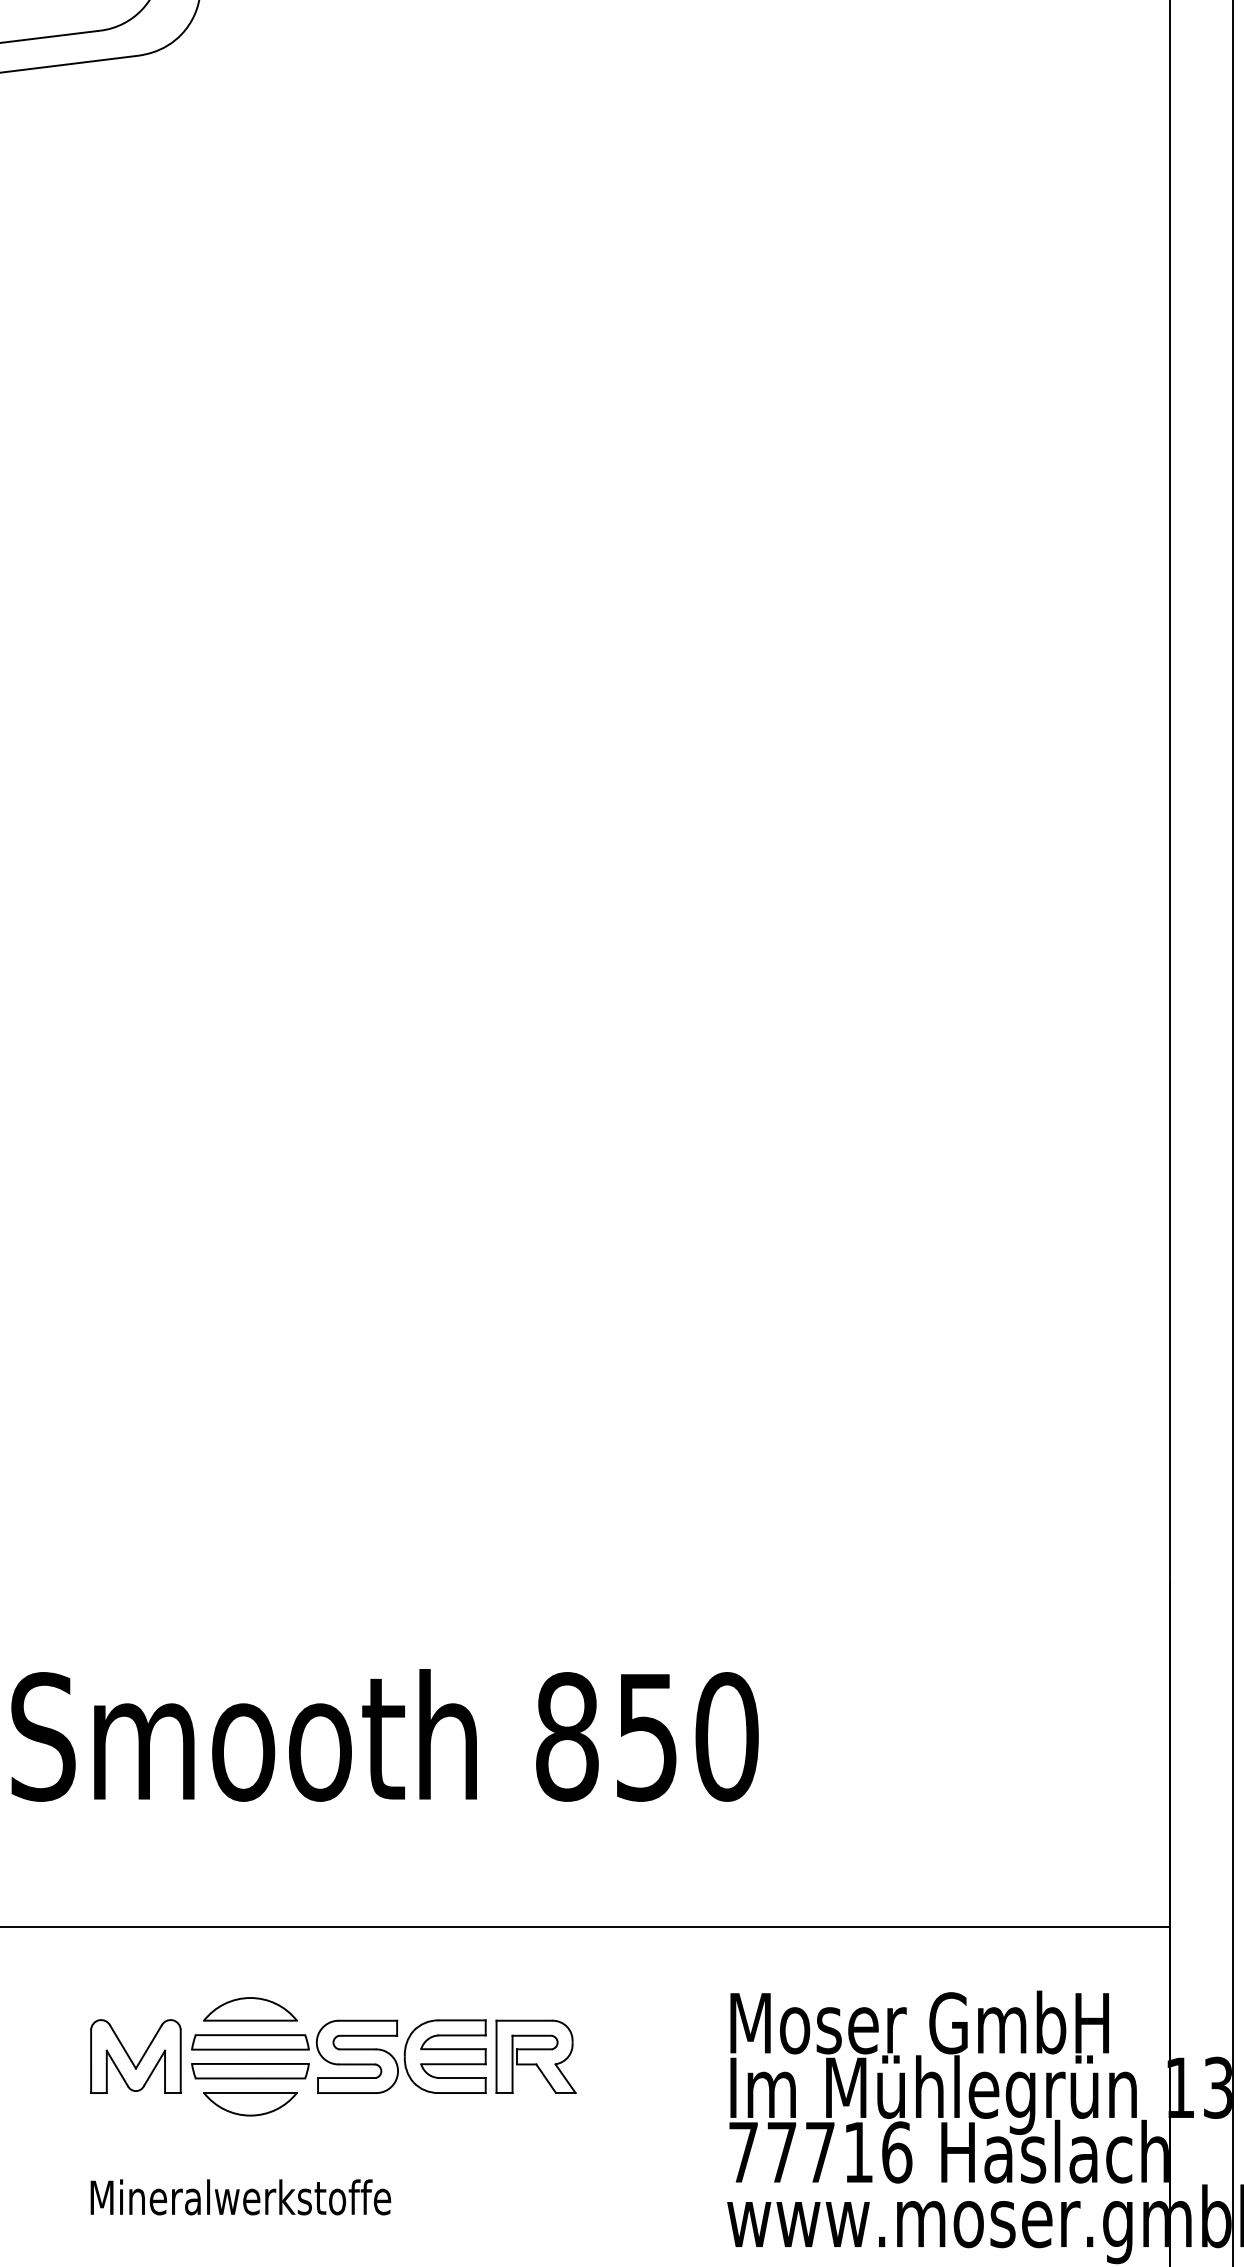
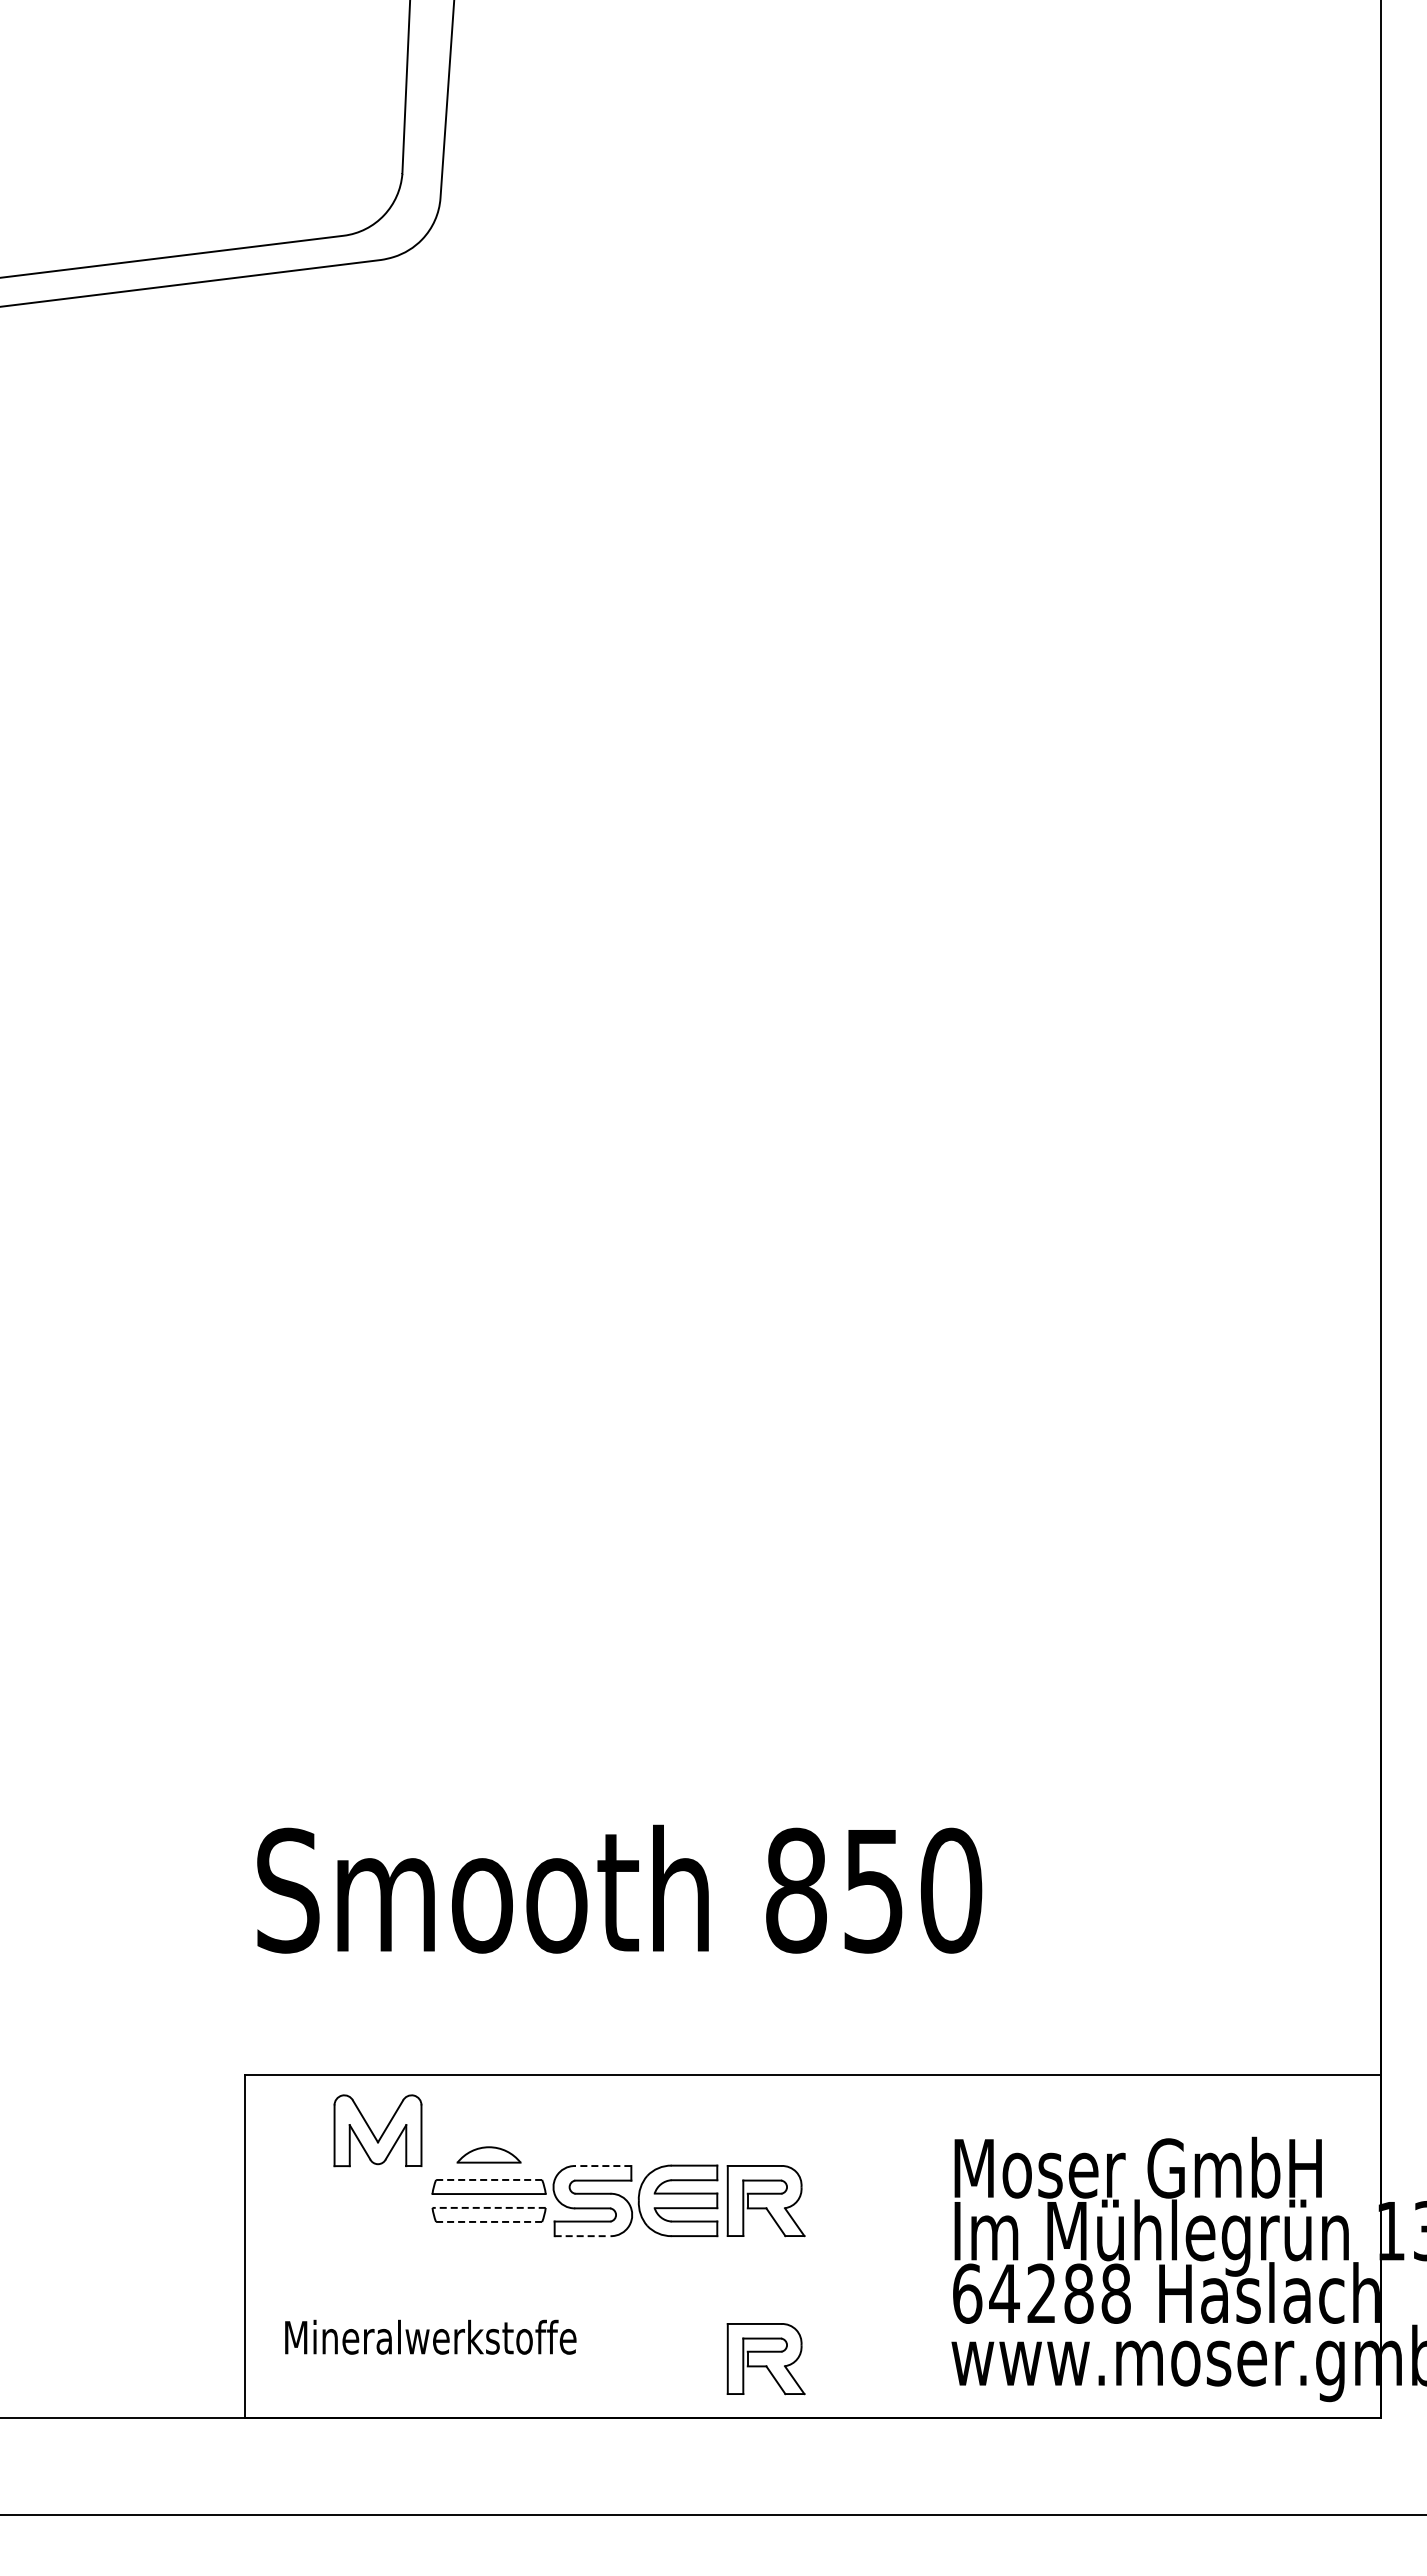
part: (249, 2008) -> (488, 2154), size x0.7
line: (367, 2021) -> (602, 2166), solid -> dashed
line: (249, 2034) -> (488, 2179), solid -> dashed
part: (135, 2056) -> (377, 2130), moved
line: (250, 2063) -> (489, 2207), solid -> dashed
line: (250, 2077) -> (489, 2221), solid -> dashed
line: (346, 2093) -> (582, 2236), solid -> dashed
part: (249, 2103) -> (488, 2246), removed
text: (821, 2152) -> (1042, 2293), 77716 -> 64288
text: (240, 2196) -> (430, 2336), moved
part: (535, 2220) -> (765, 2359), added

